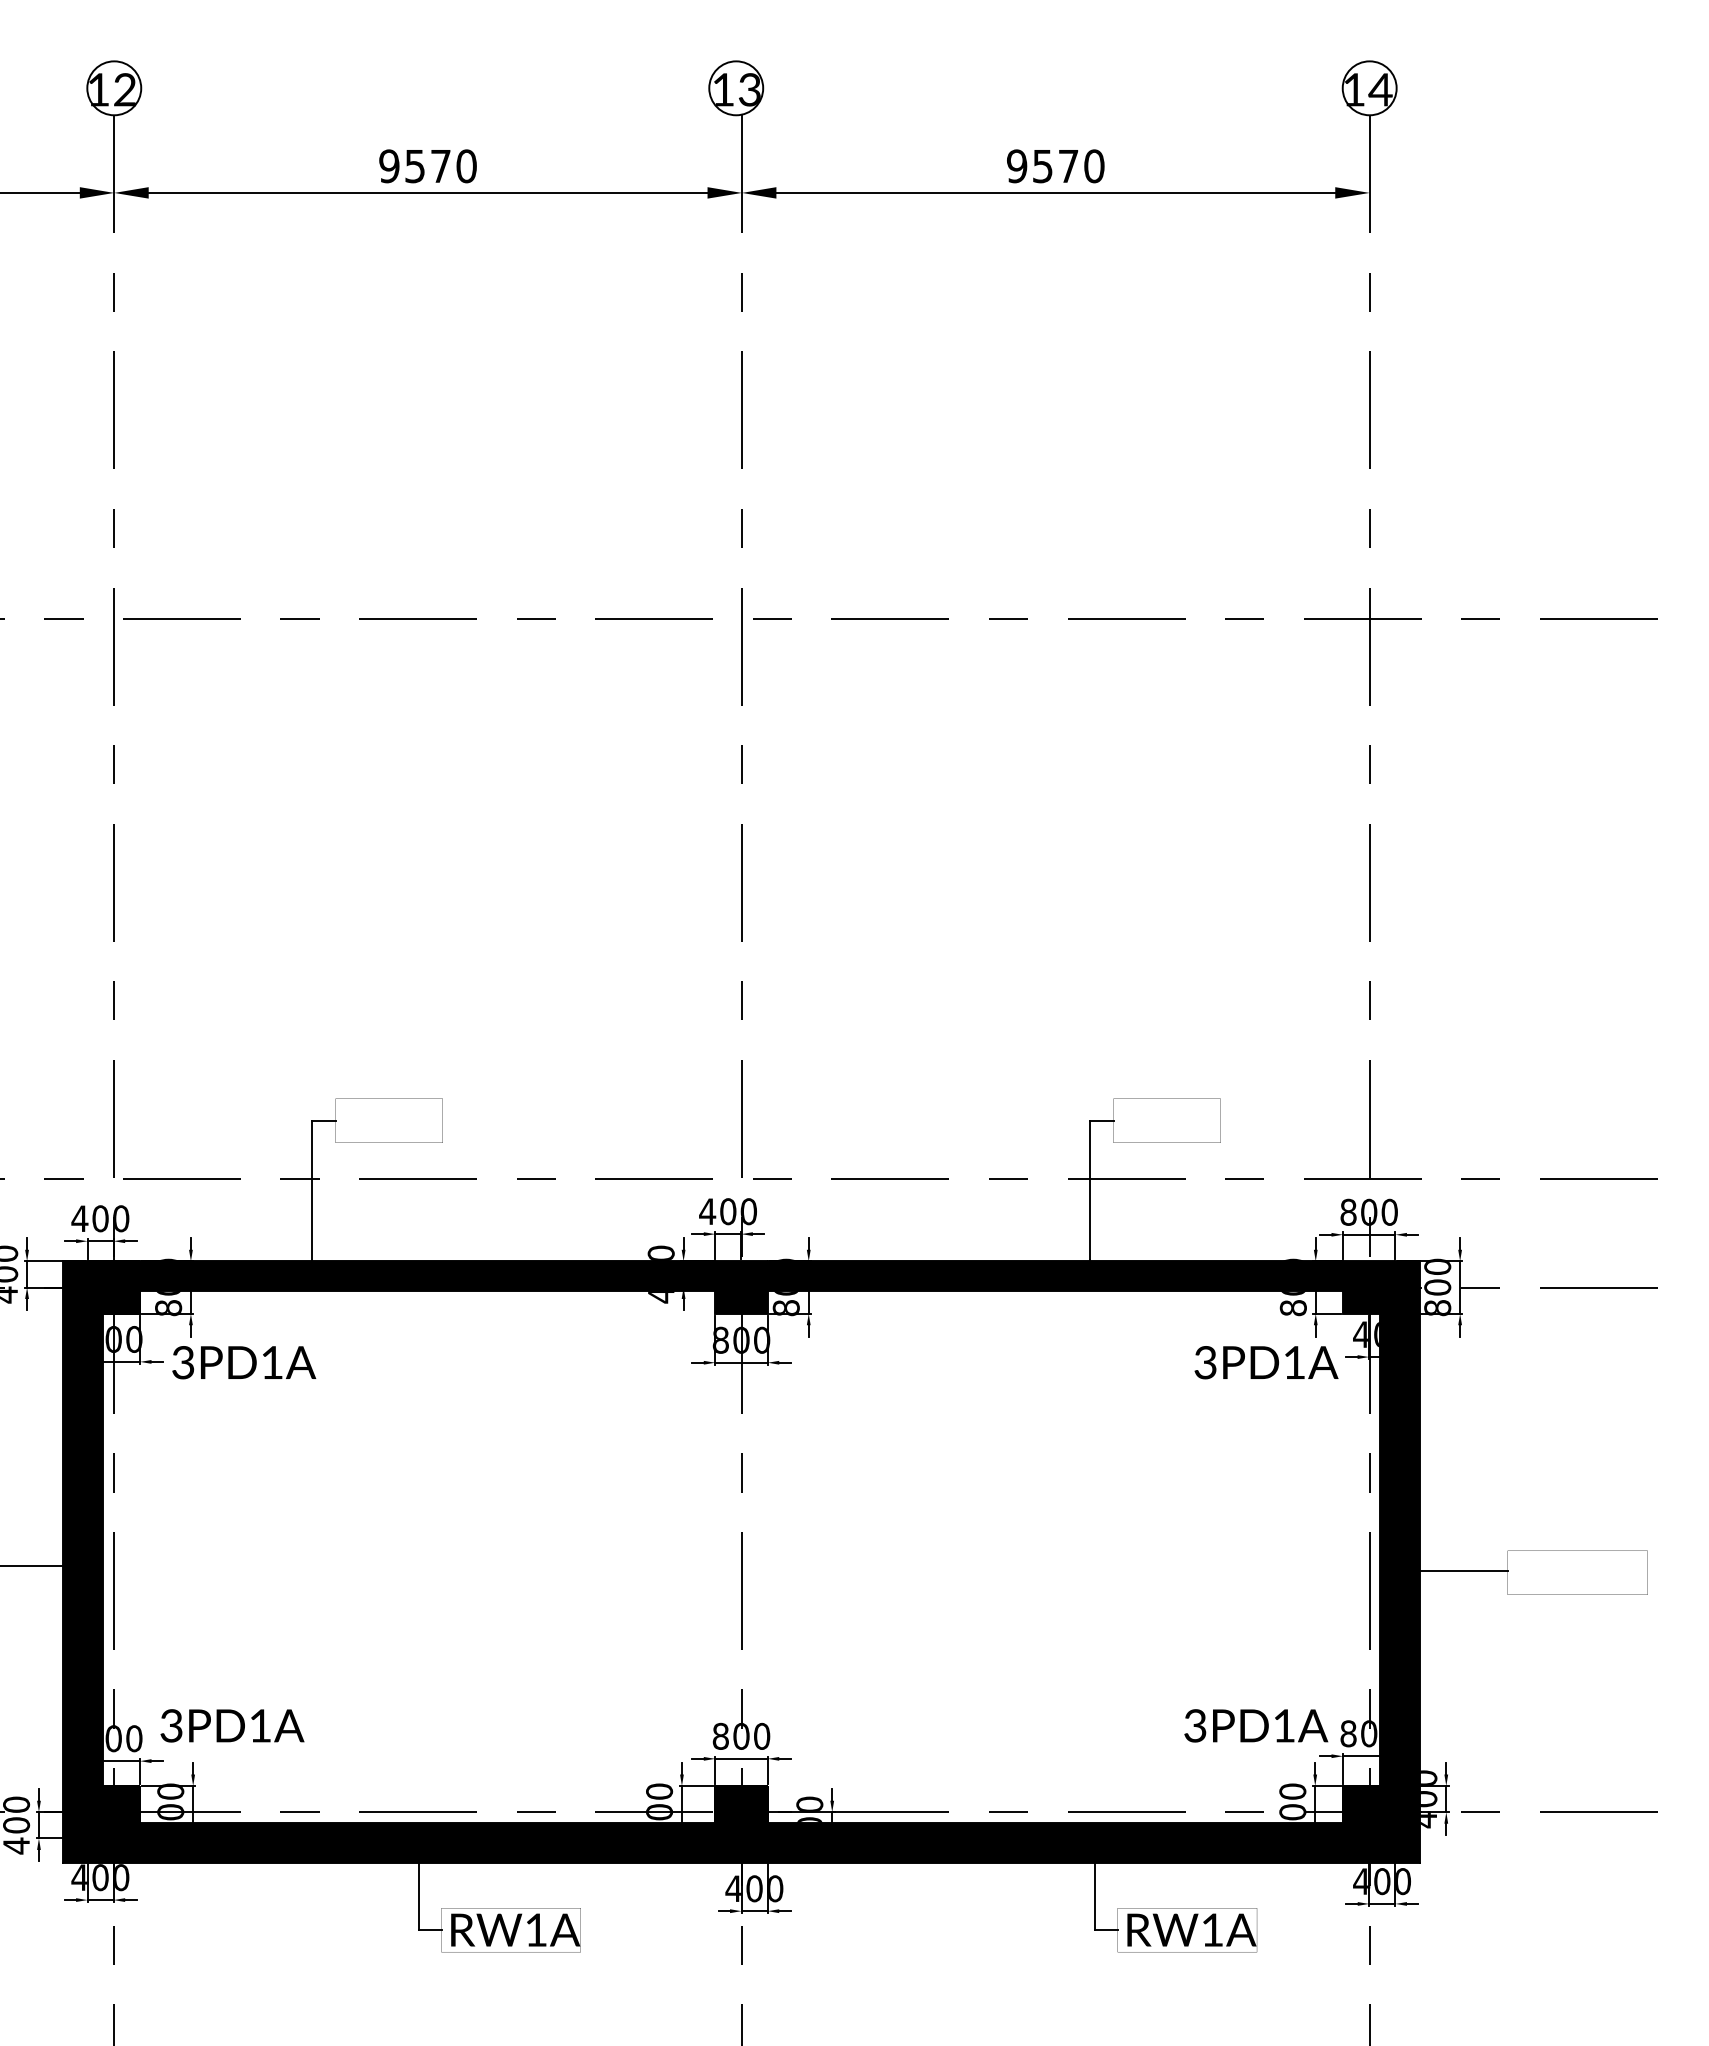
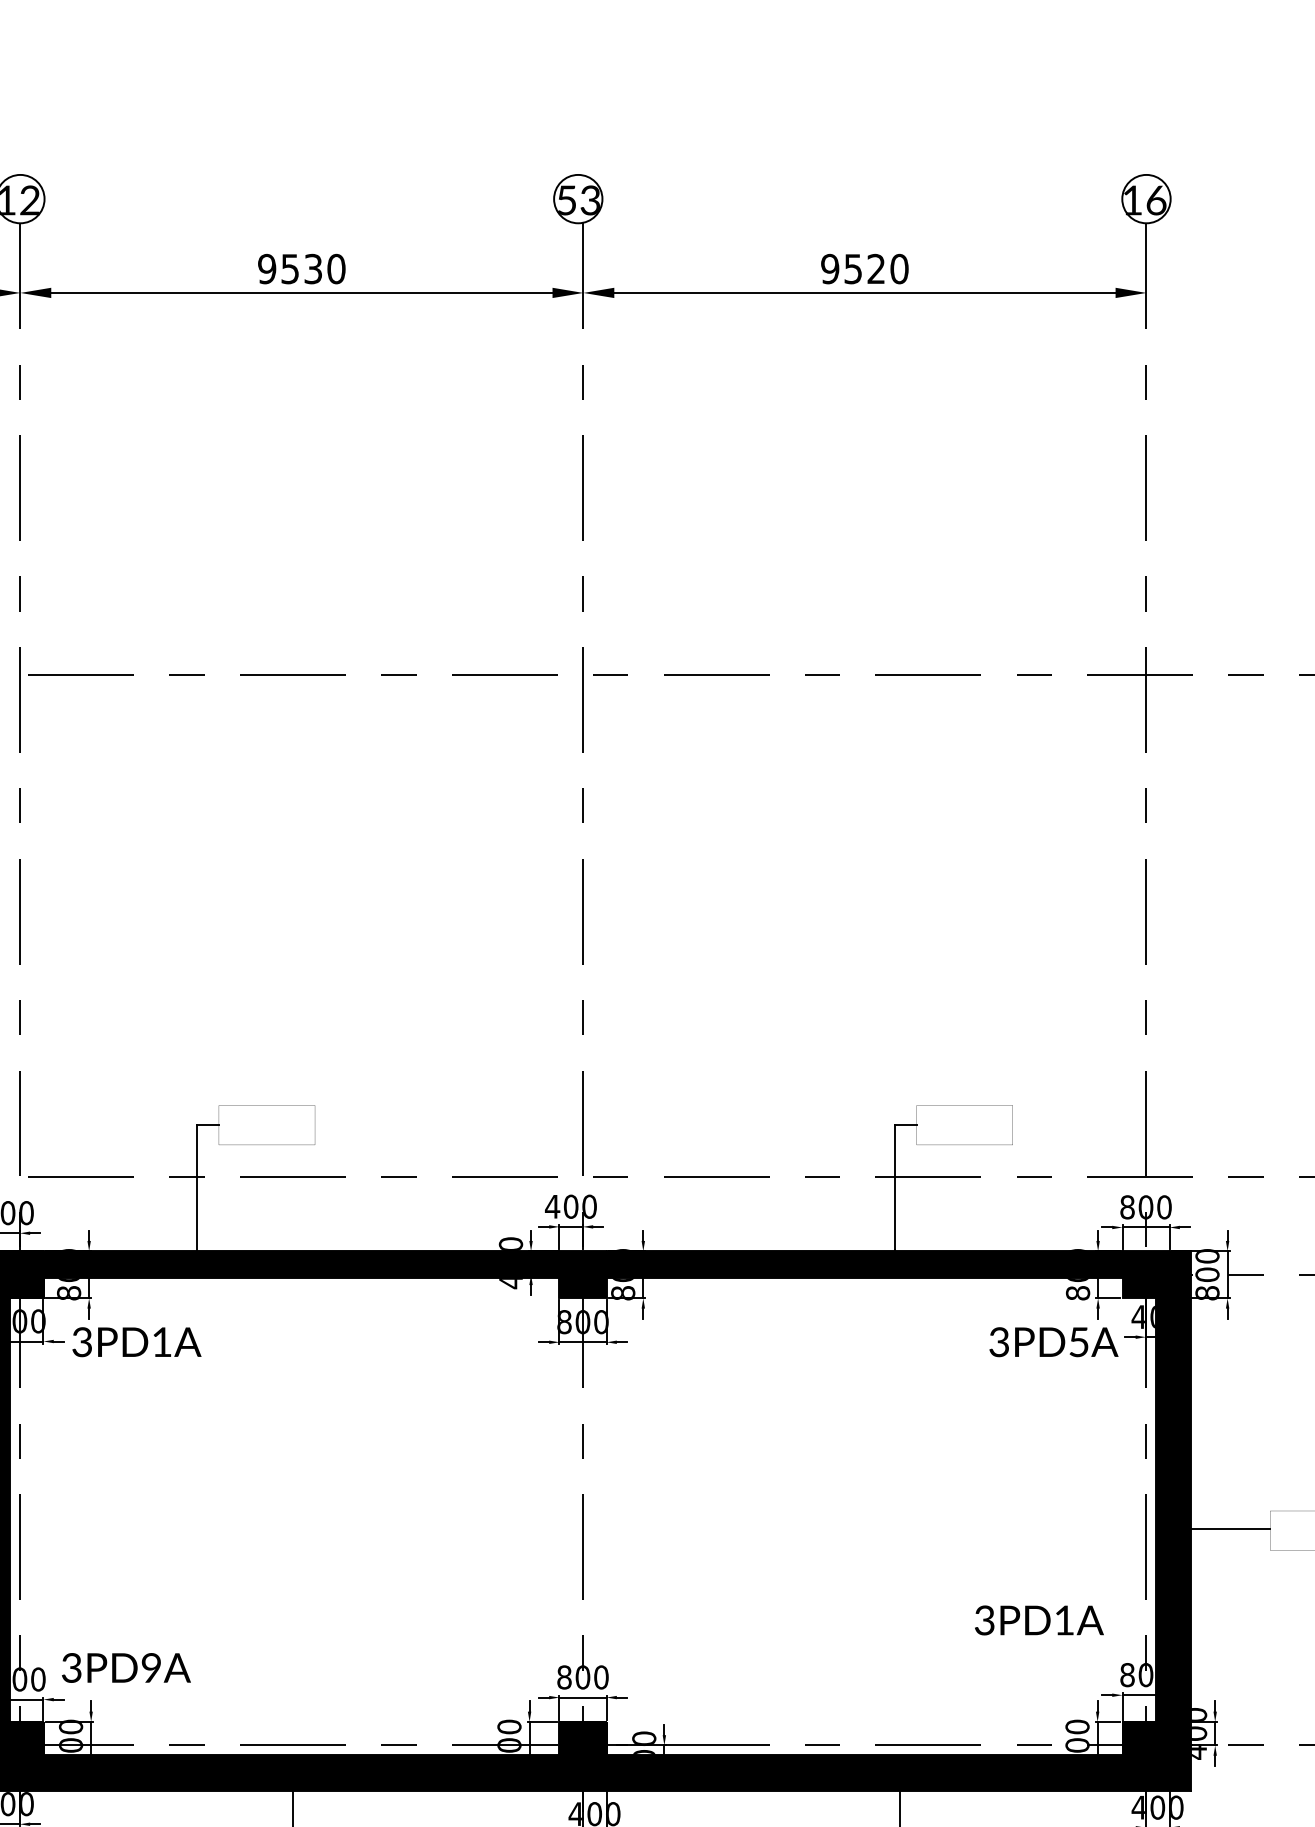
text: (723, 89) -> (566, 200), 13 -> 53
text: (1380, 89) -> (1156, 200), 14 -> 16
text: (1068, 165) -> (876, 268), 9570 -> 9520
text: (440, 166) -> (312, 269), 9570 -> 9530
text: (1294, 1362) -> (1079, 1342), 3PD1A -> 3PD5A
text: (259, 1725) -> (150, 1667), 3PD1A -> 3PD9A
text: (1256, 1725) -> (1039, 1620), moved

